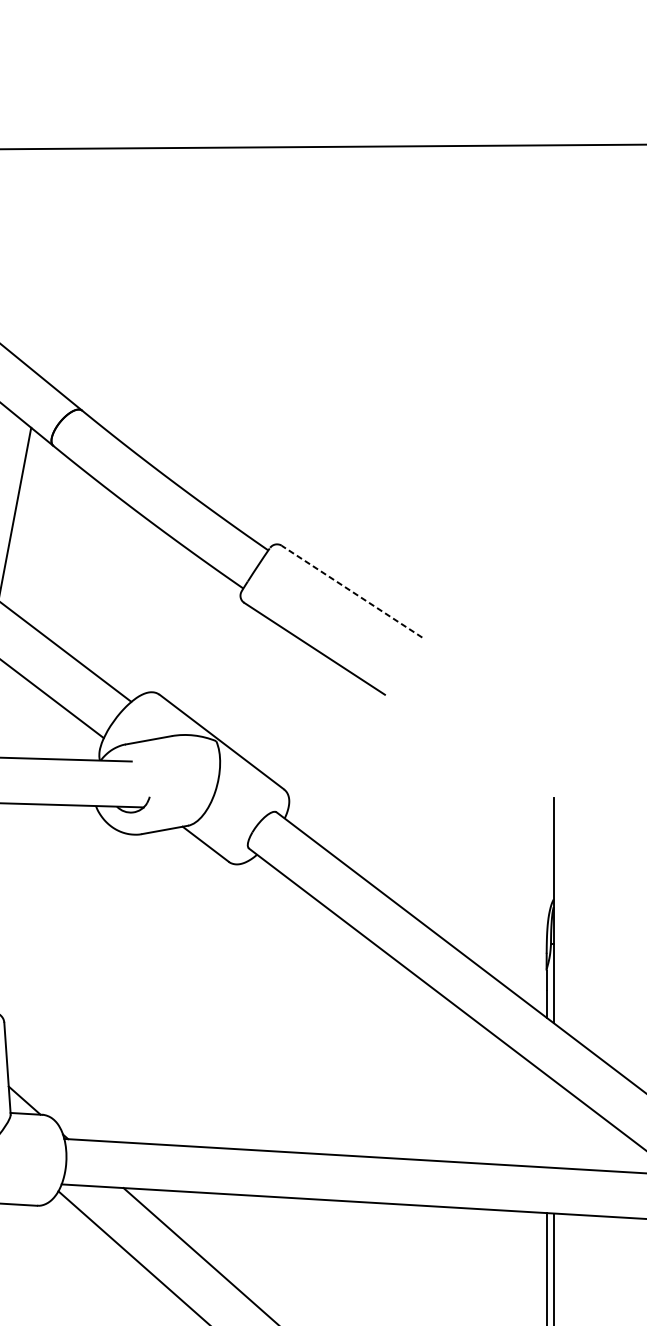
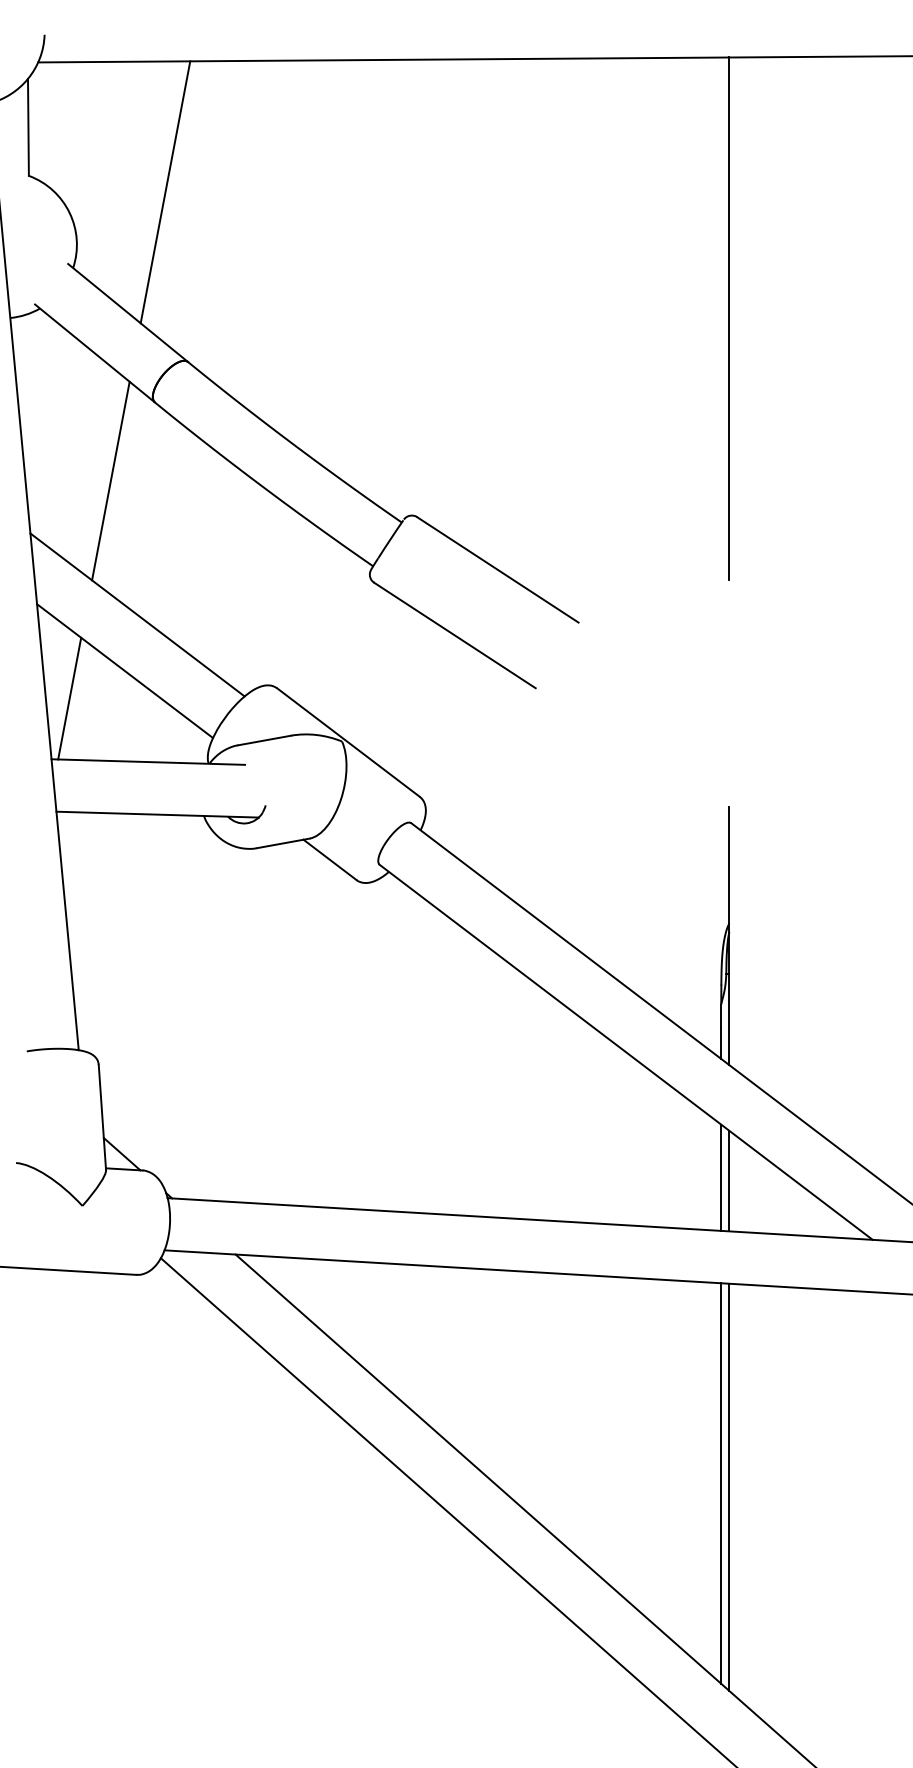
line: (62, 262) -> (165, 192), added
line: (553, 372) -> (729, 318), added
line: (351, 591) -> (497, 569), dashed -> solid
line: (546, 1120) -> (721, 1177), added
line: (553, 1123) -> (729, 1180), added

